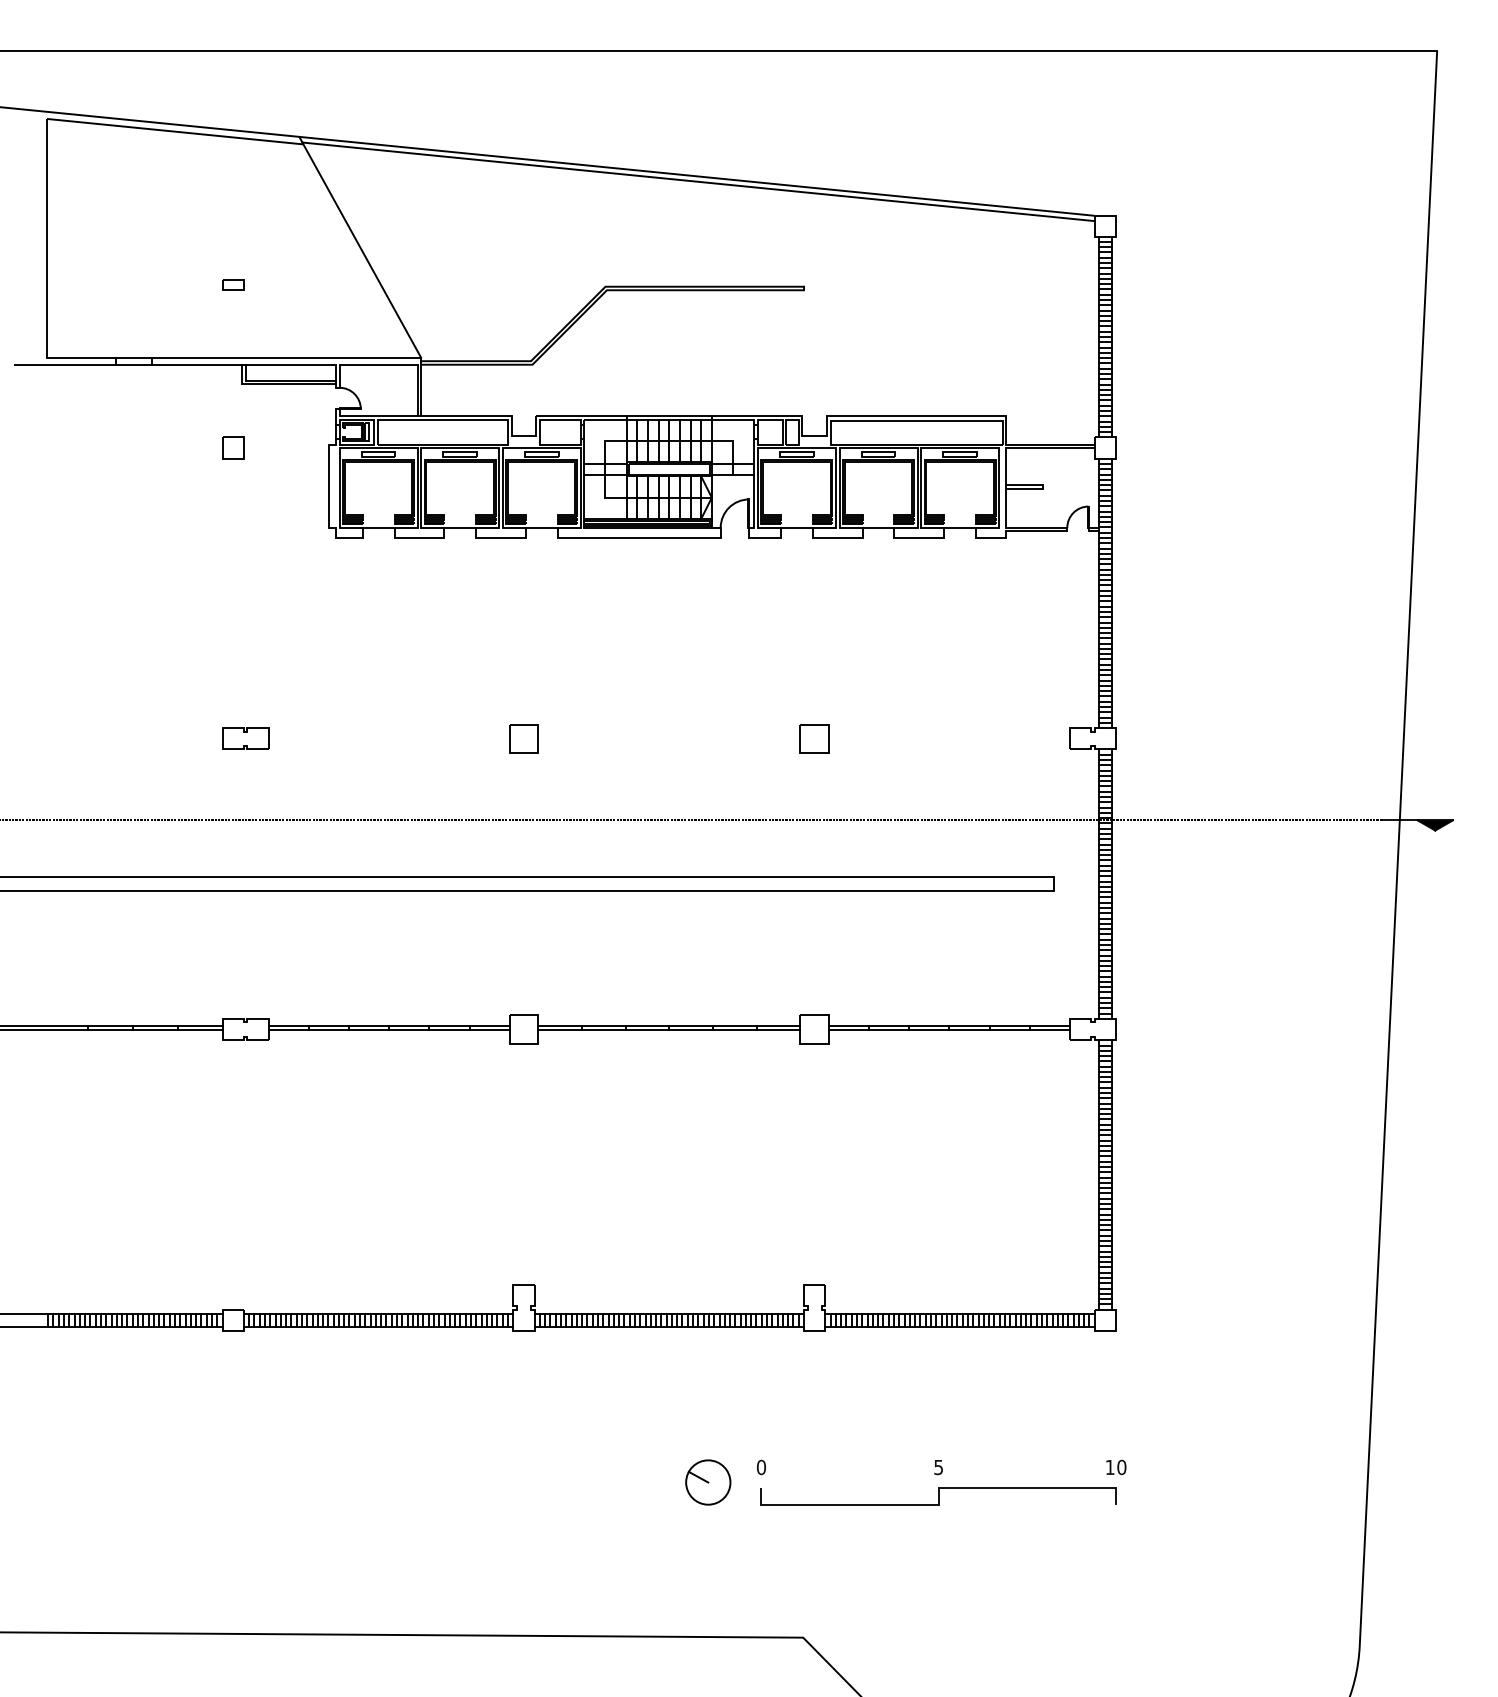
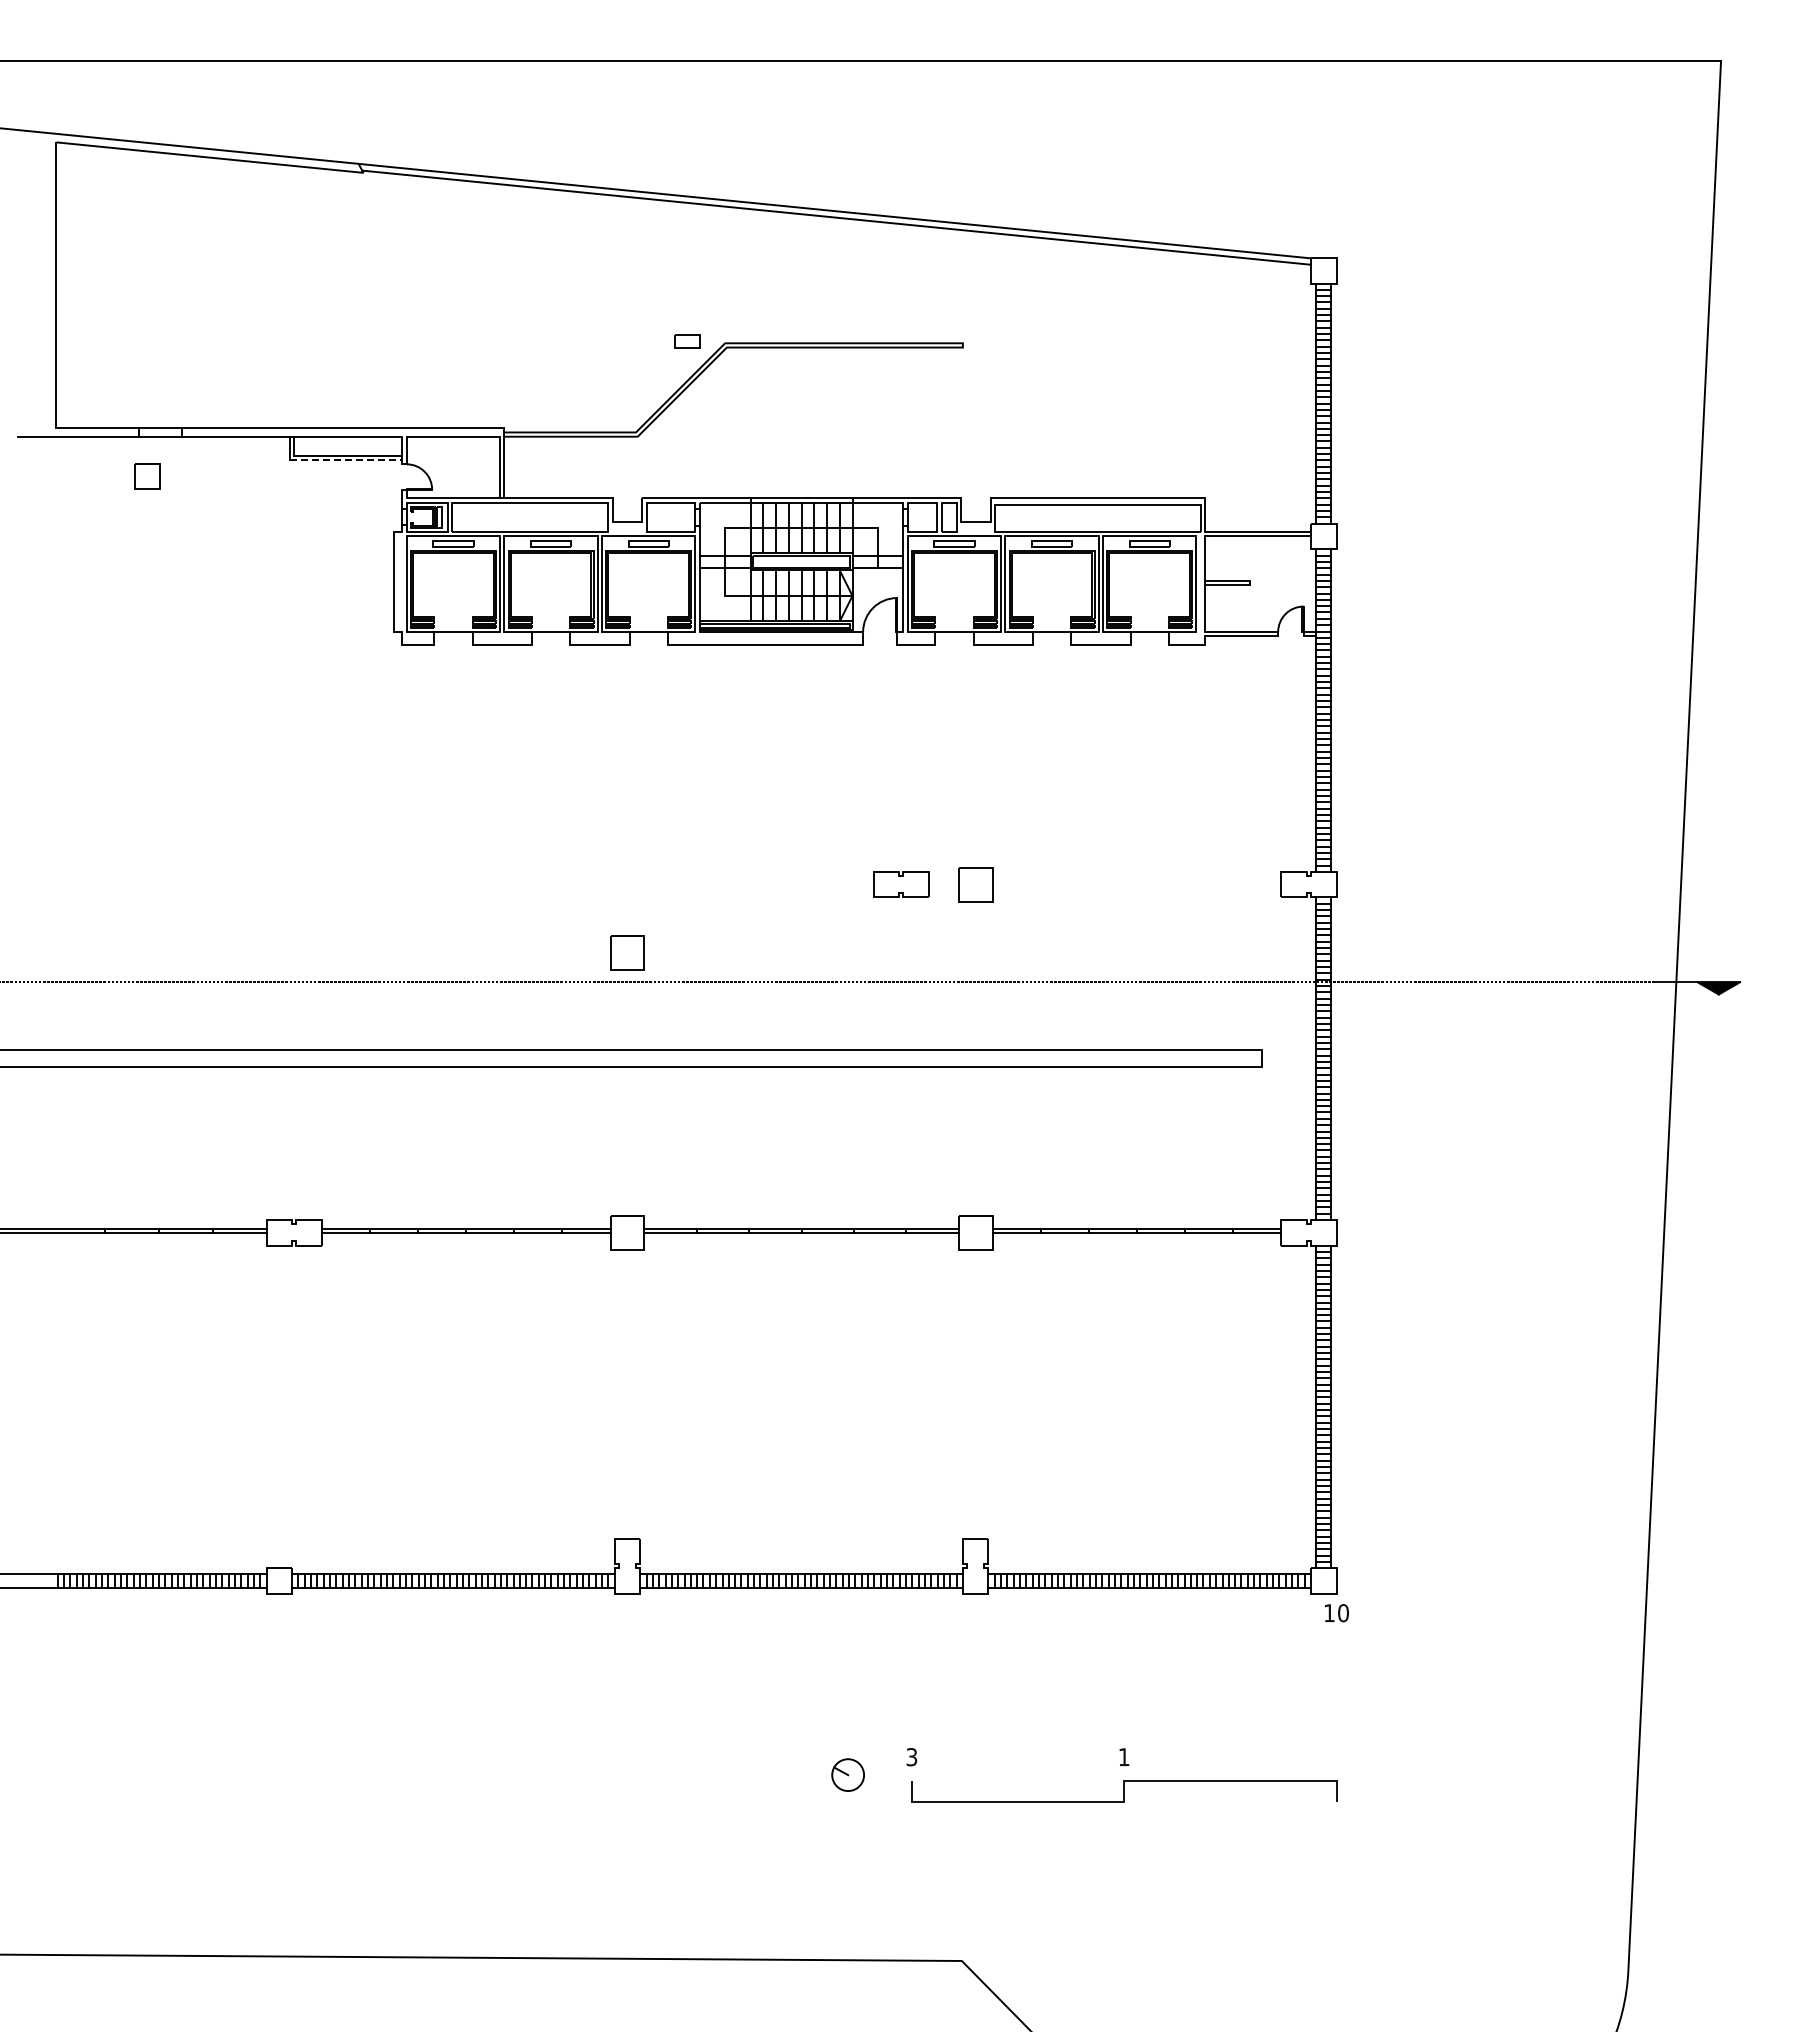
line: (361, 250) -> (433, 300), removed
part: (233, 285) -> (687, 341), moved
line: (289, 384) -> (346, 460), solid -> dashed
part: (233, 448) -> (147, 476), moved
part: (245, 738) -> (901, 884), moved
part: (523, 738) -> (627, 952), moved
text: (761, 1467) -> (911, 1757), 0 -> 3
text: (938, 1467) -> (1124, 1757), 5 -> 1
text: (1116, 1467) -> (1336, 1613), moved
part: (707, 1481) -> (847, 1774), size x0.6

